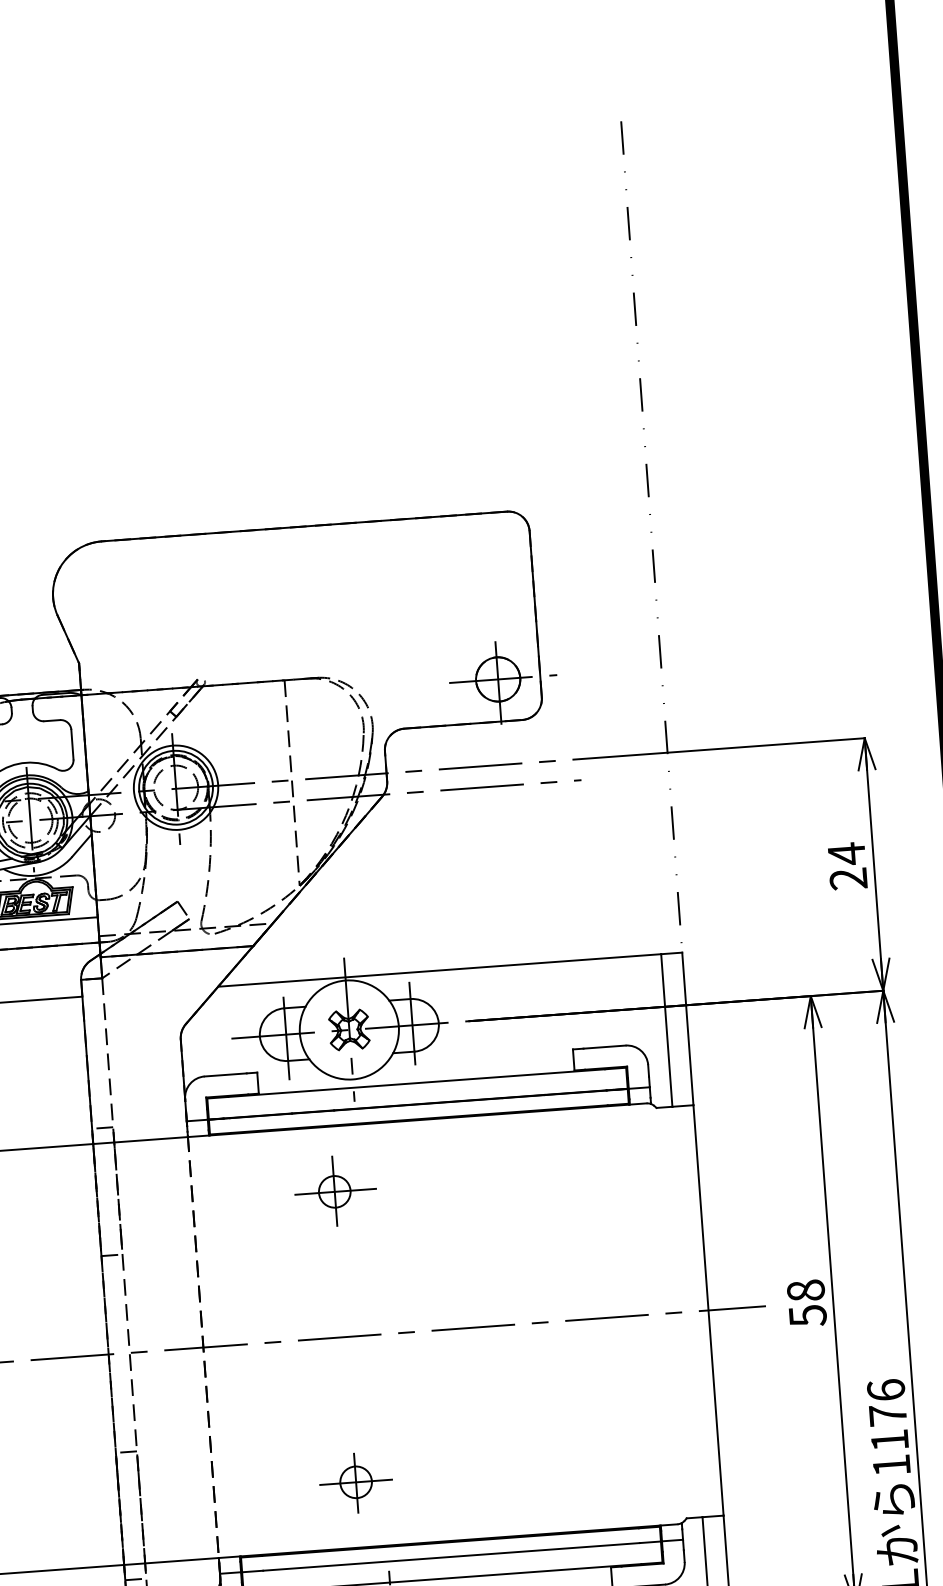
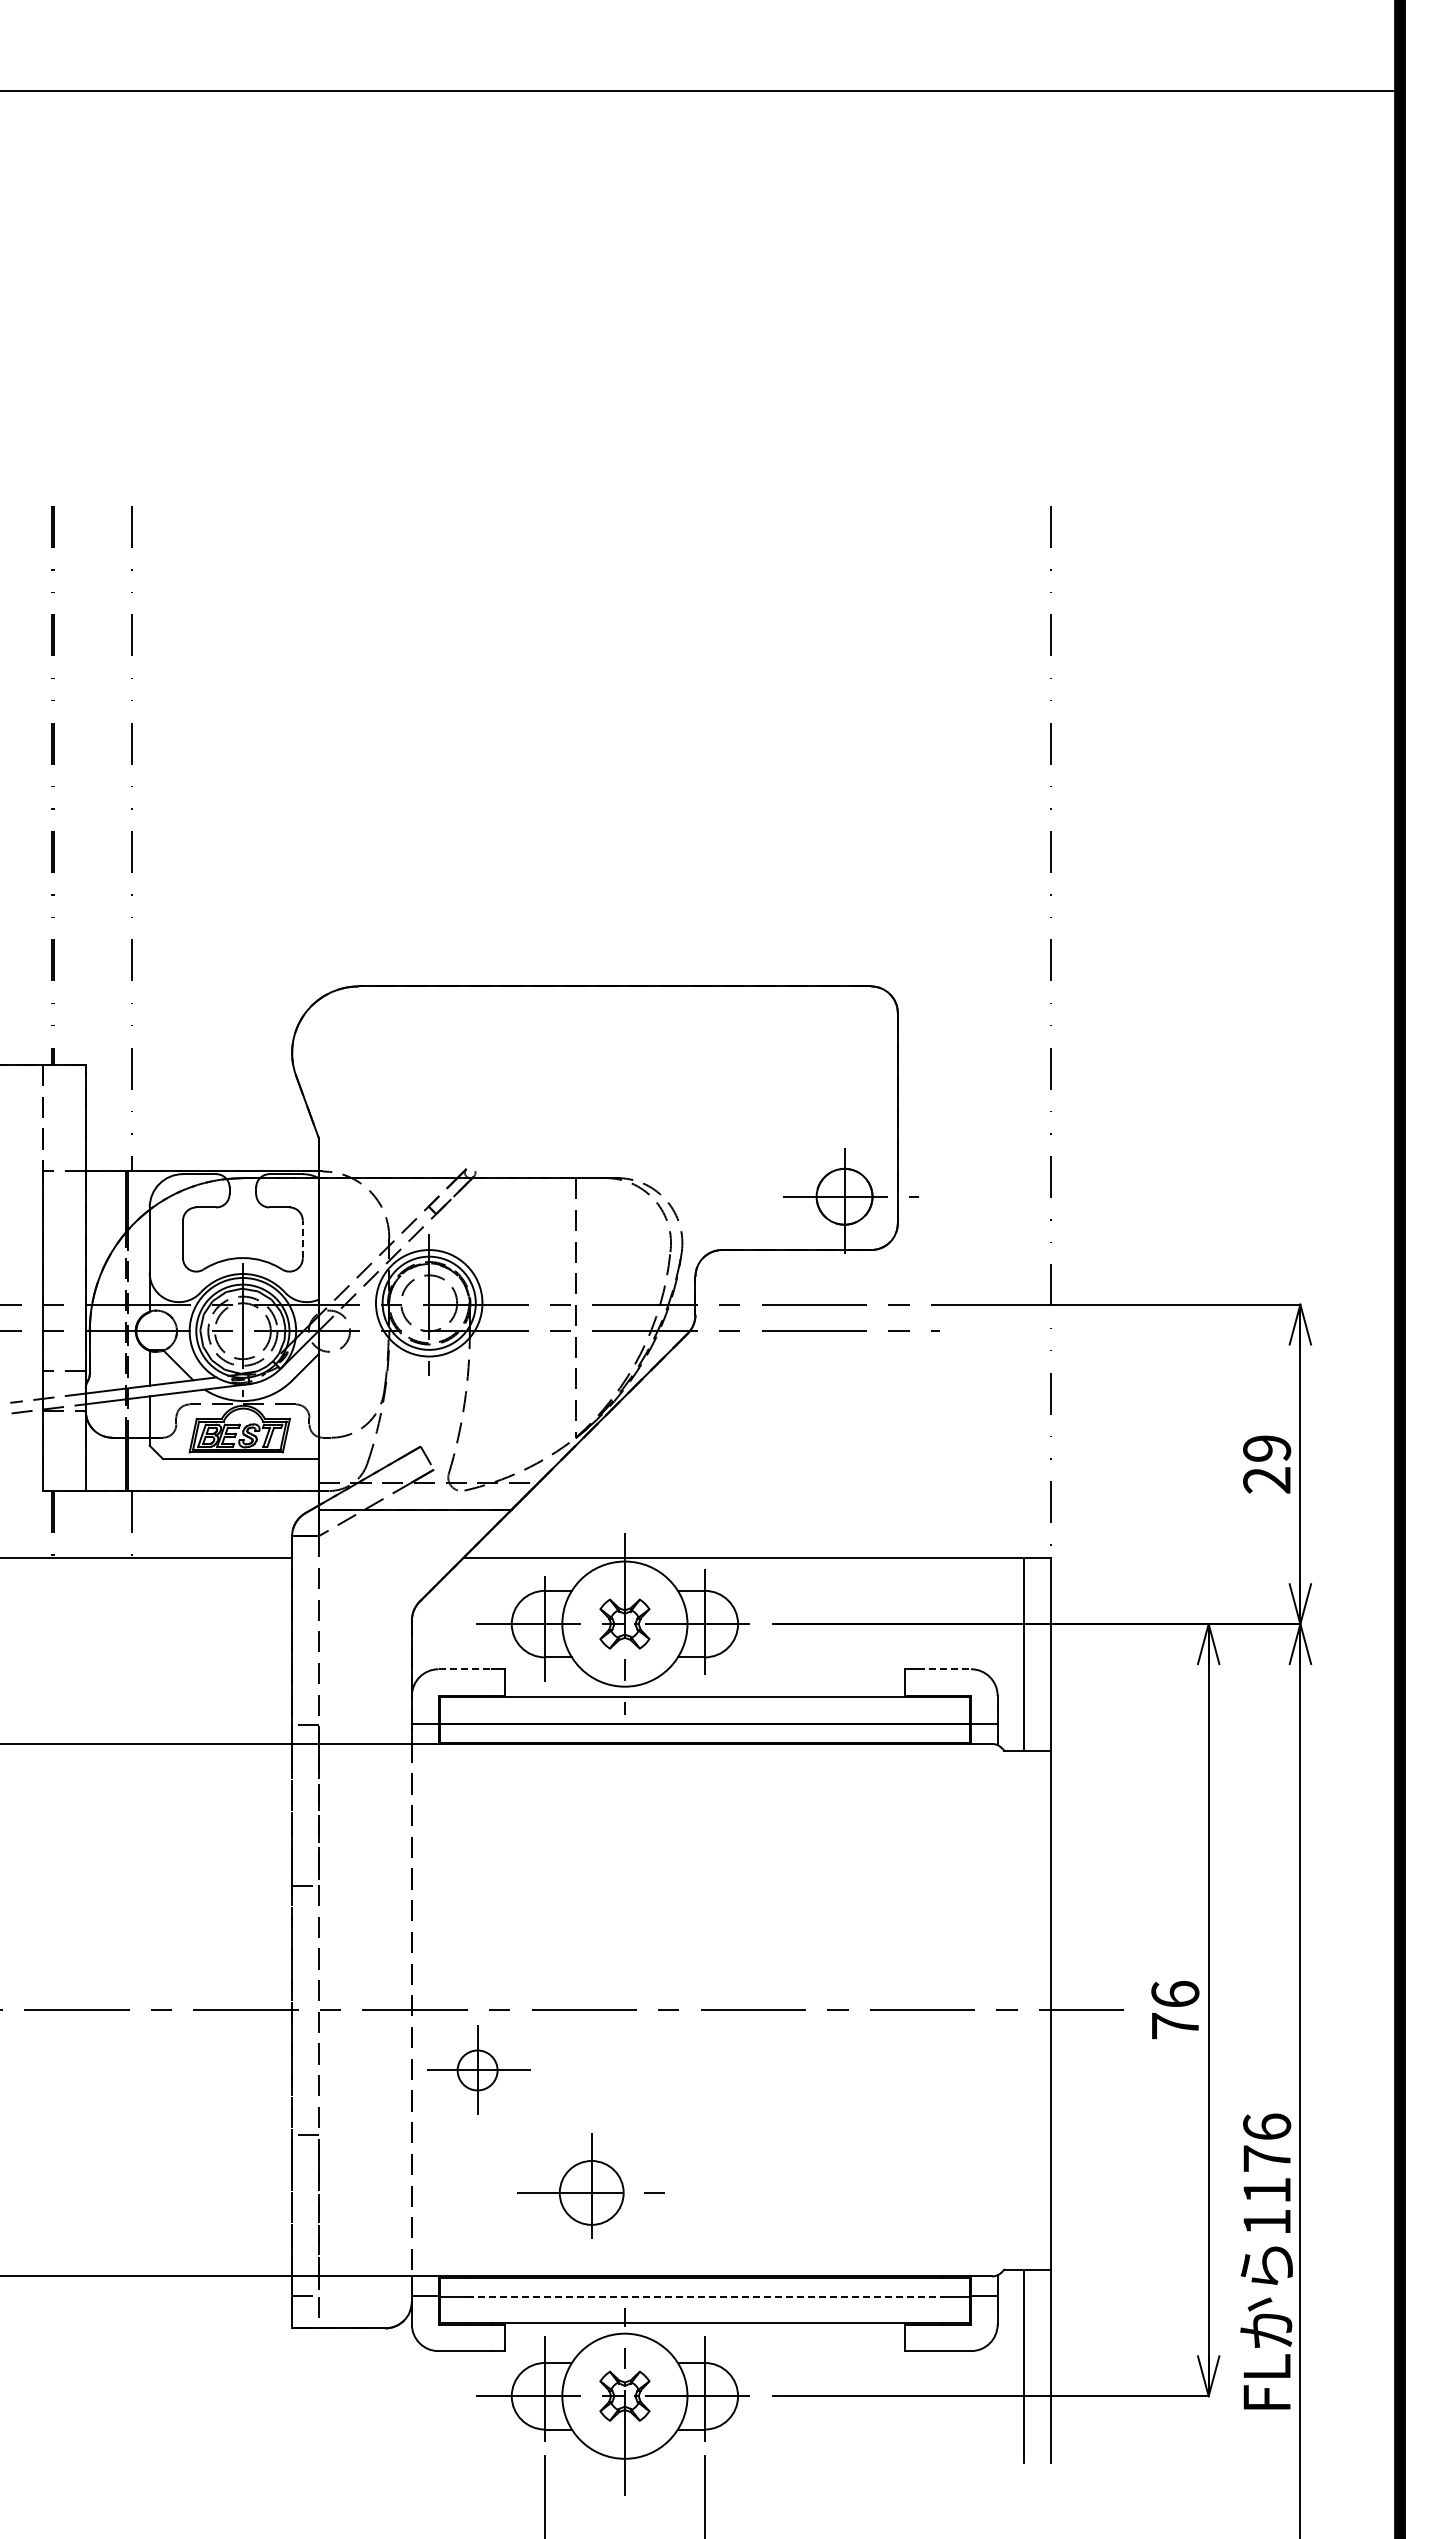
line: (72, 744) -> (302, 1239), solid -> dashed
text: (847, 853) -> (1267, 1448), 24 -> 29
line: (604, 1047) -> (944, 1669), solid -> dashed
line: (225, 1075) -> (465, 1669), solid -> dashed
part: (335, 1191) -> (478, 2069), moved
text: (807, 1303) -> (1175, 2010), 58 -> 76
part: (356, 1483) -> (591, 2195), size x1.6
line: (452, 1556) -> (705, 2296), solid -> dashed

